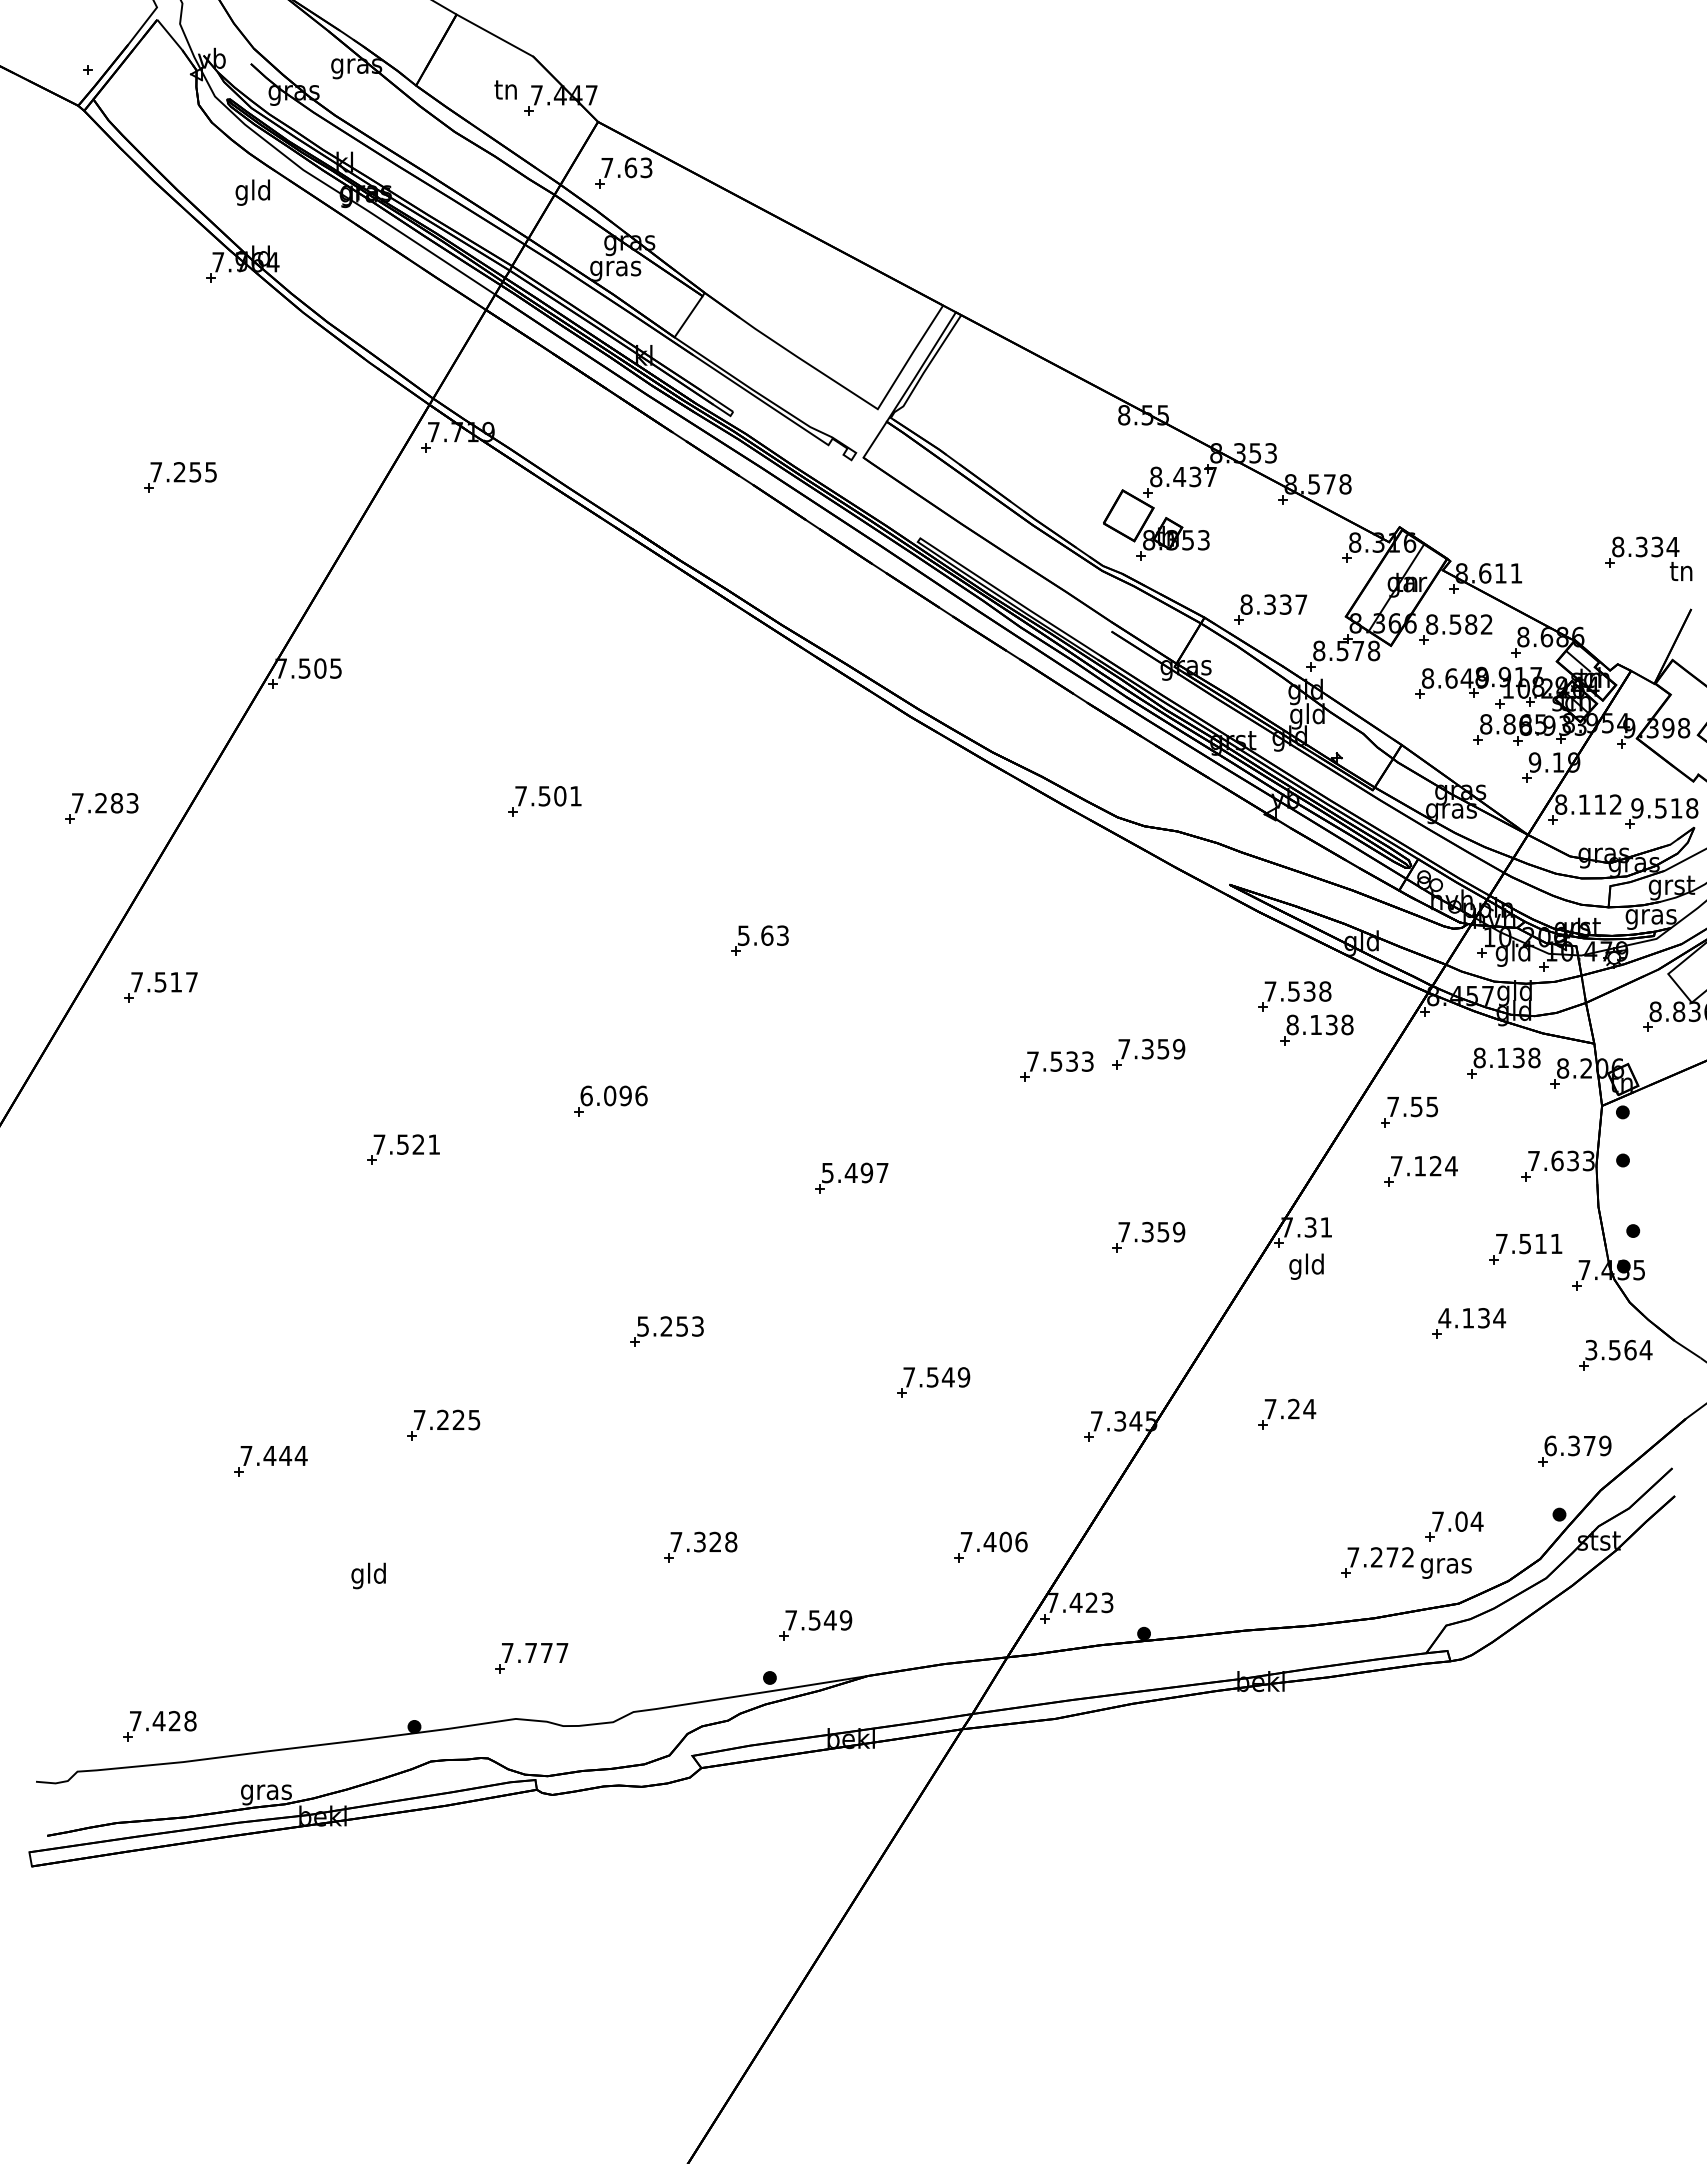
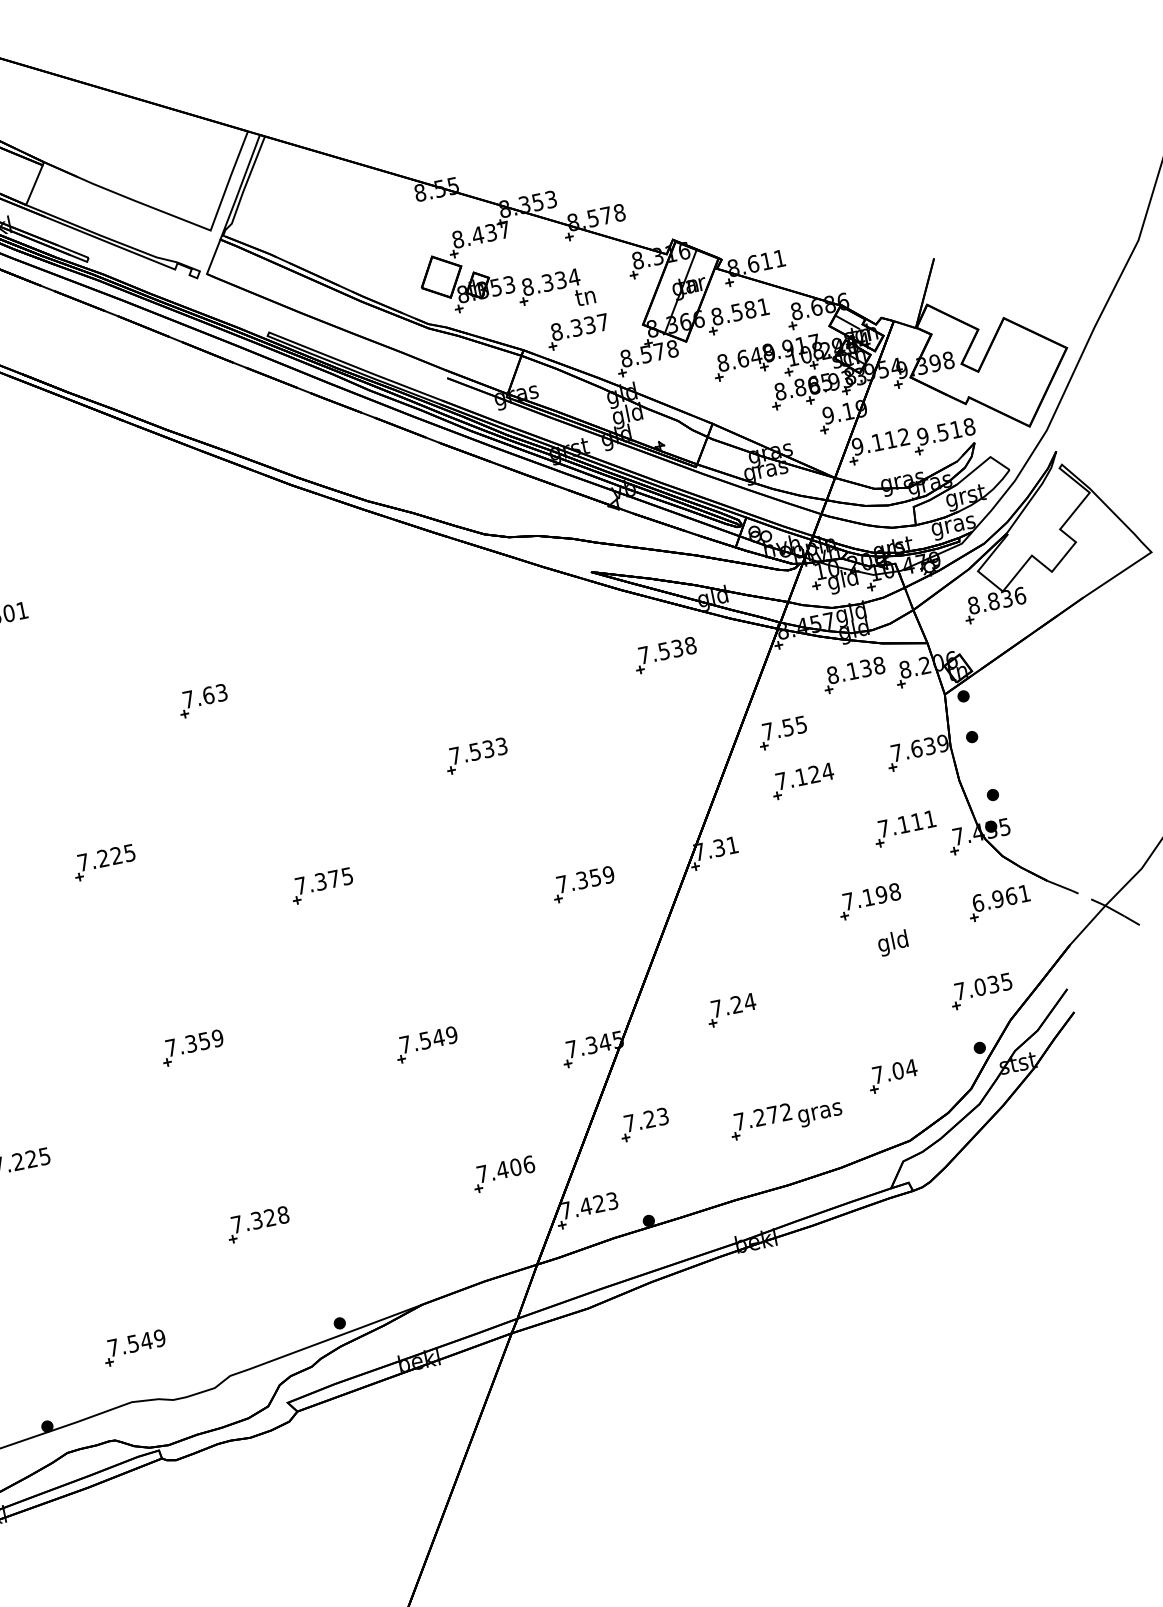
part: (1648, 558) -> (555, 291), moved
text: (1486, 624) -> (763, 307), 8.582 -> 8.581
text: (1561, 804) -> (858, 446), 8.112 -> 9.112
text: (743, 935) -> (188, 699), 5.63 -> 7.63
part: (1316, 1029) -> (689, 679), removed
part: (1148, 1053) -> (551, 728), removed
text: (613, 1095) -> (106, 857), 6.096 -> 7.225
text: (1588, 1160) -> (942, 743), 7.633 -> 7.639
text: (855, 1172) -> (324, 880), 5.497 -> 7.375
text: (1524, 1244) -> (903, 825), 7.511 -> 7.111
text: (1306, 1266) -> (893, 942), moved
text: (1472, 1318) -> (872, 896), 4.134 -> 7.198
text: (670, 1326) -> (194, 1043), 5.253 -> 7.359
text: (1618, 1349) -> (1001, 897), 3.564 -> 6.961
text: (1577, 1445) -> (983, 986), 6.379 -> 7.035
part: (1161, 1523) -> (644, 1124), added
part: (1406, 1562) -> (785, 1116), moved
part: (815, 1625) -> (369, 1271), removed
text: (546, 1652) -> (146, 1340), 7.777 -> 7.549

